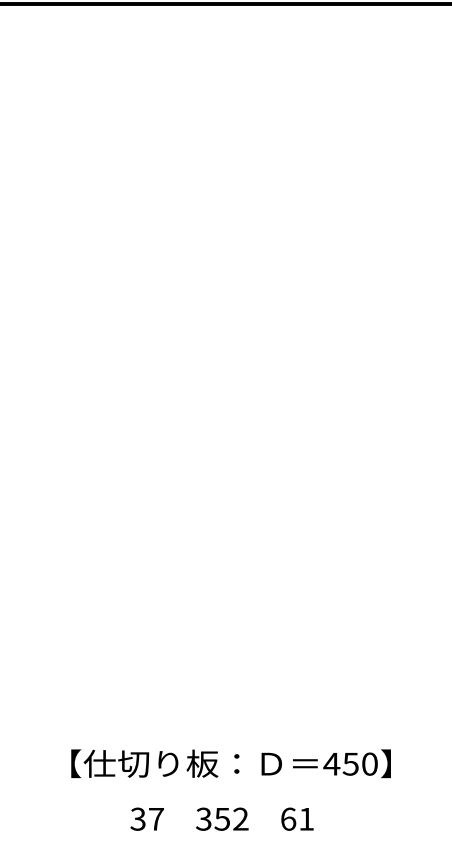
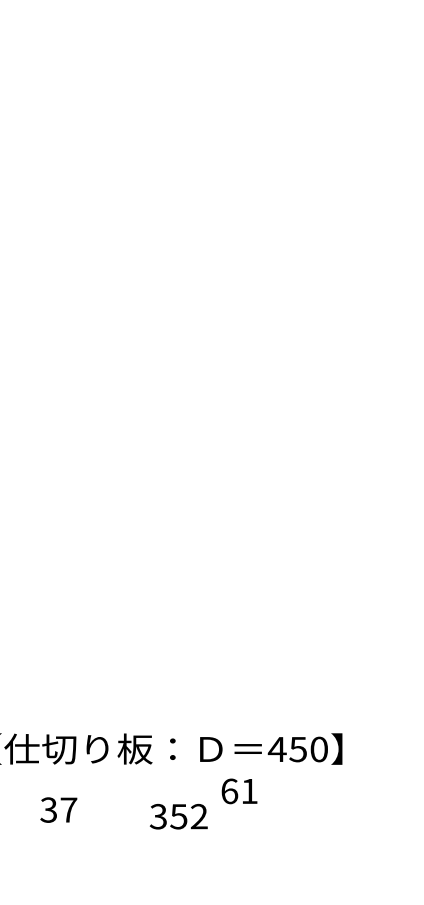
text: (146, 818) -> (58, 809), moved
text: (222, 818) -> (179, 815), moved
text: (297, 818) -> (239, 790), moved

